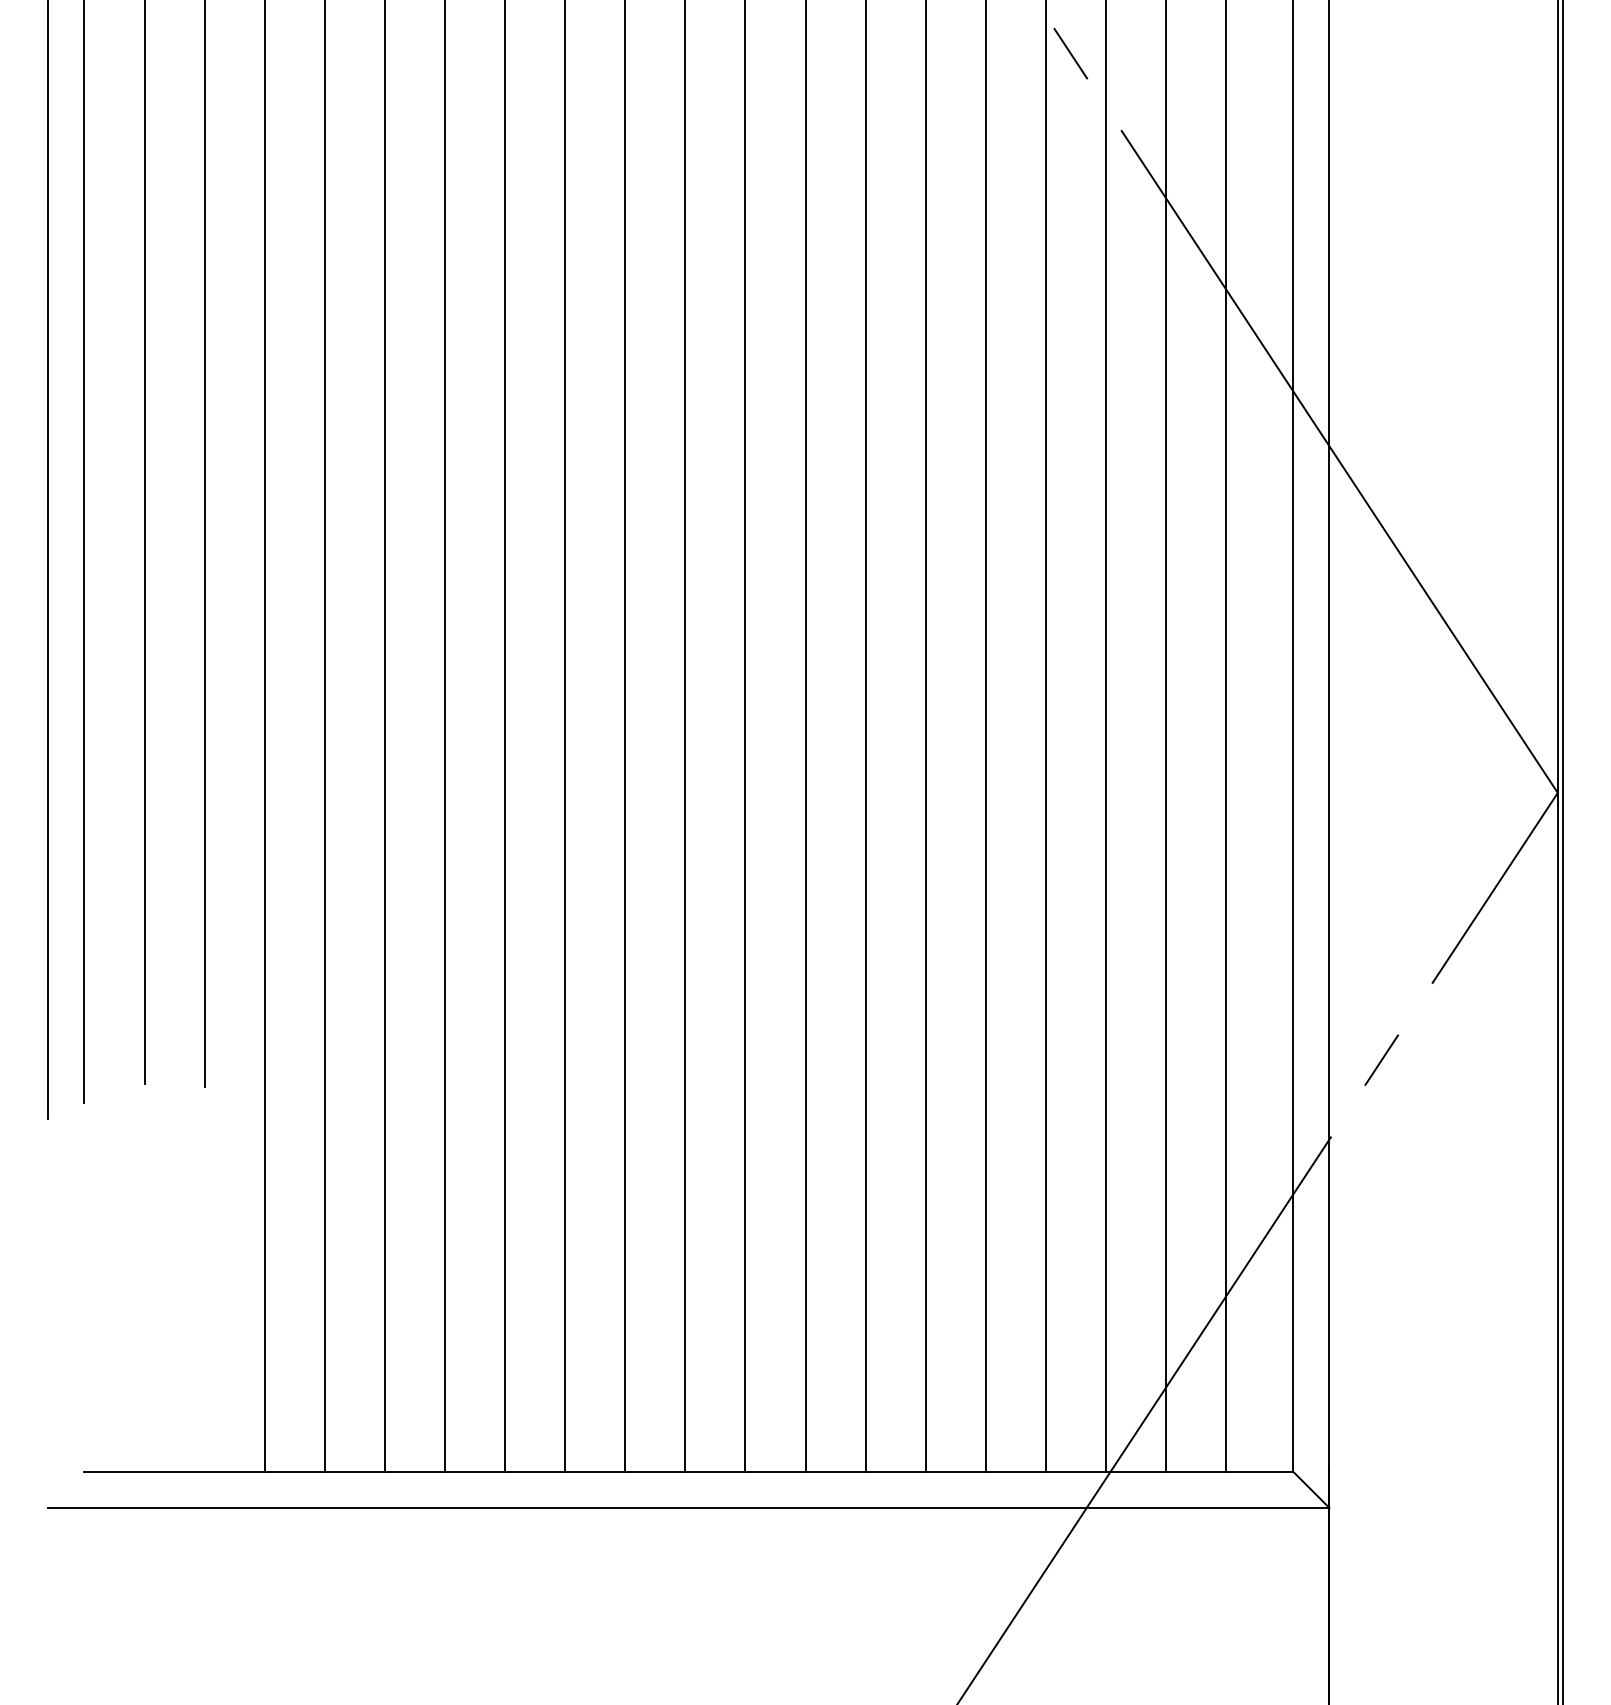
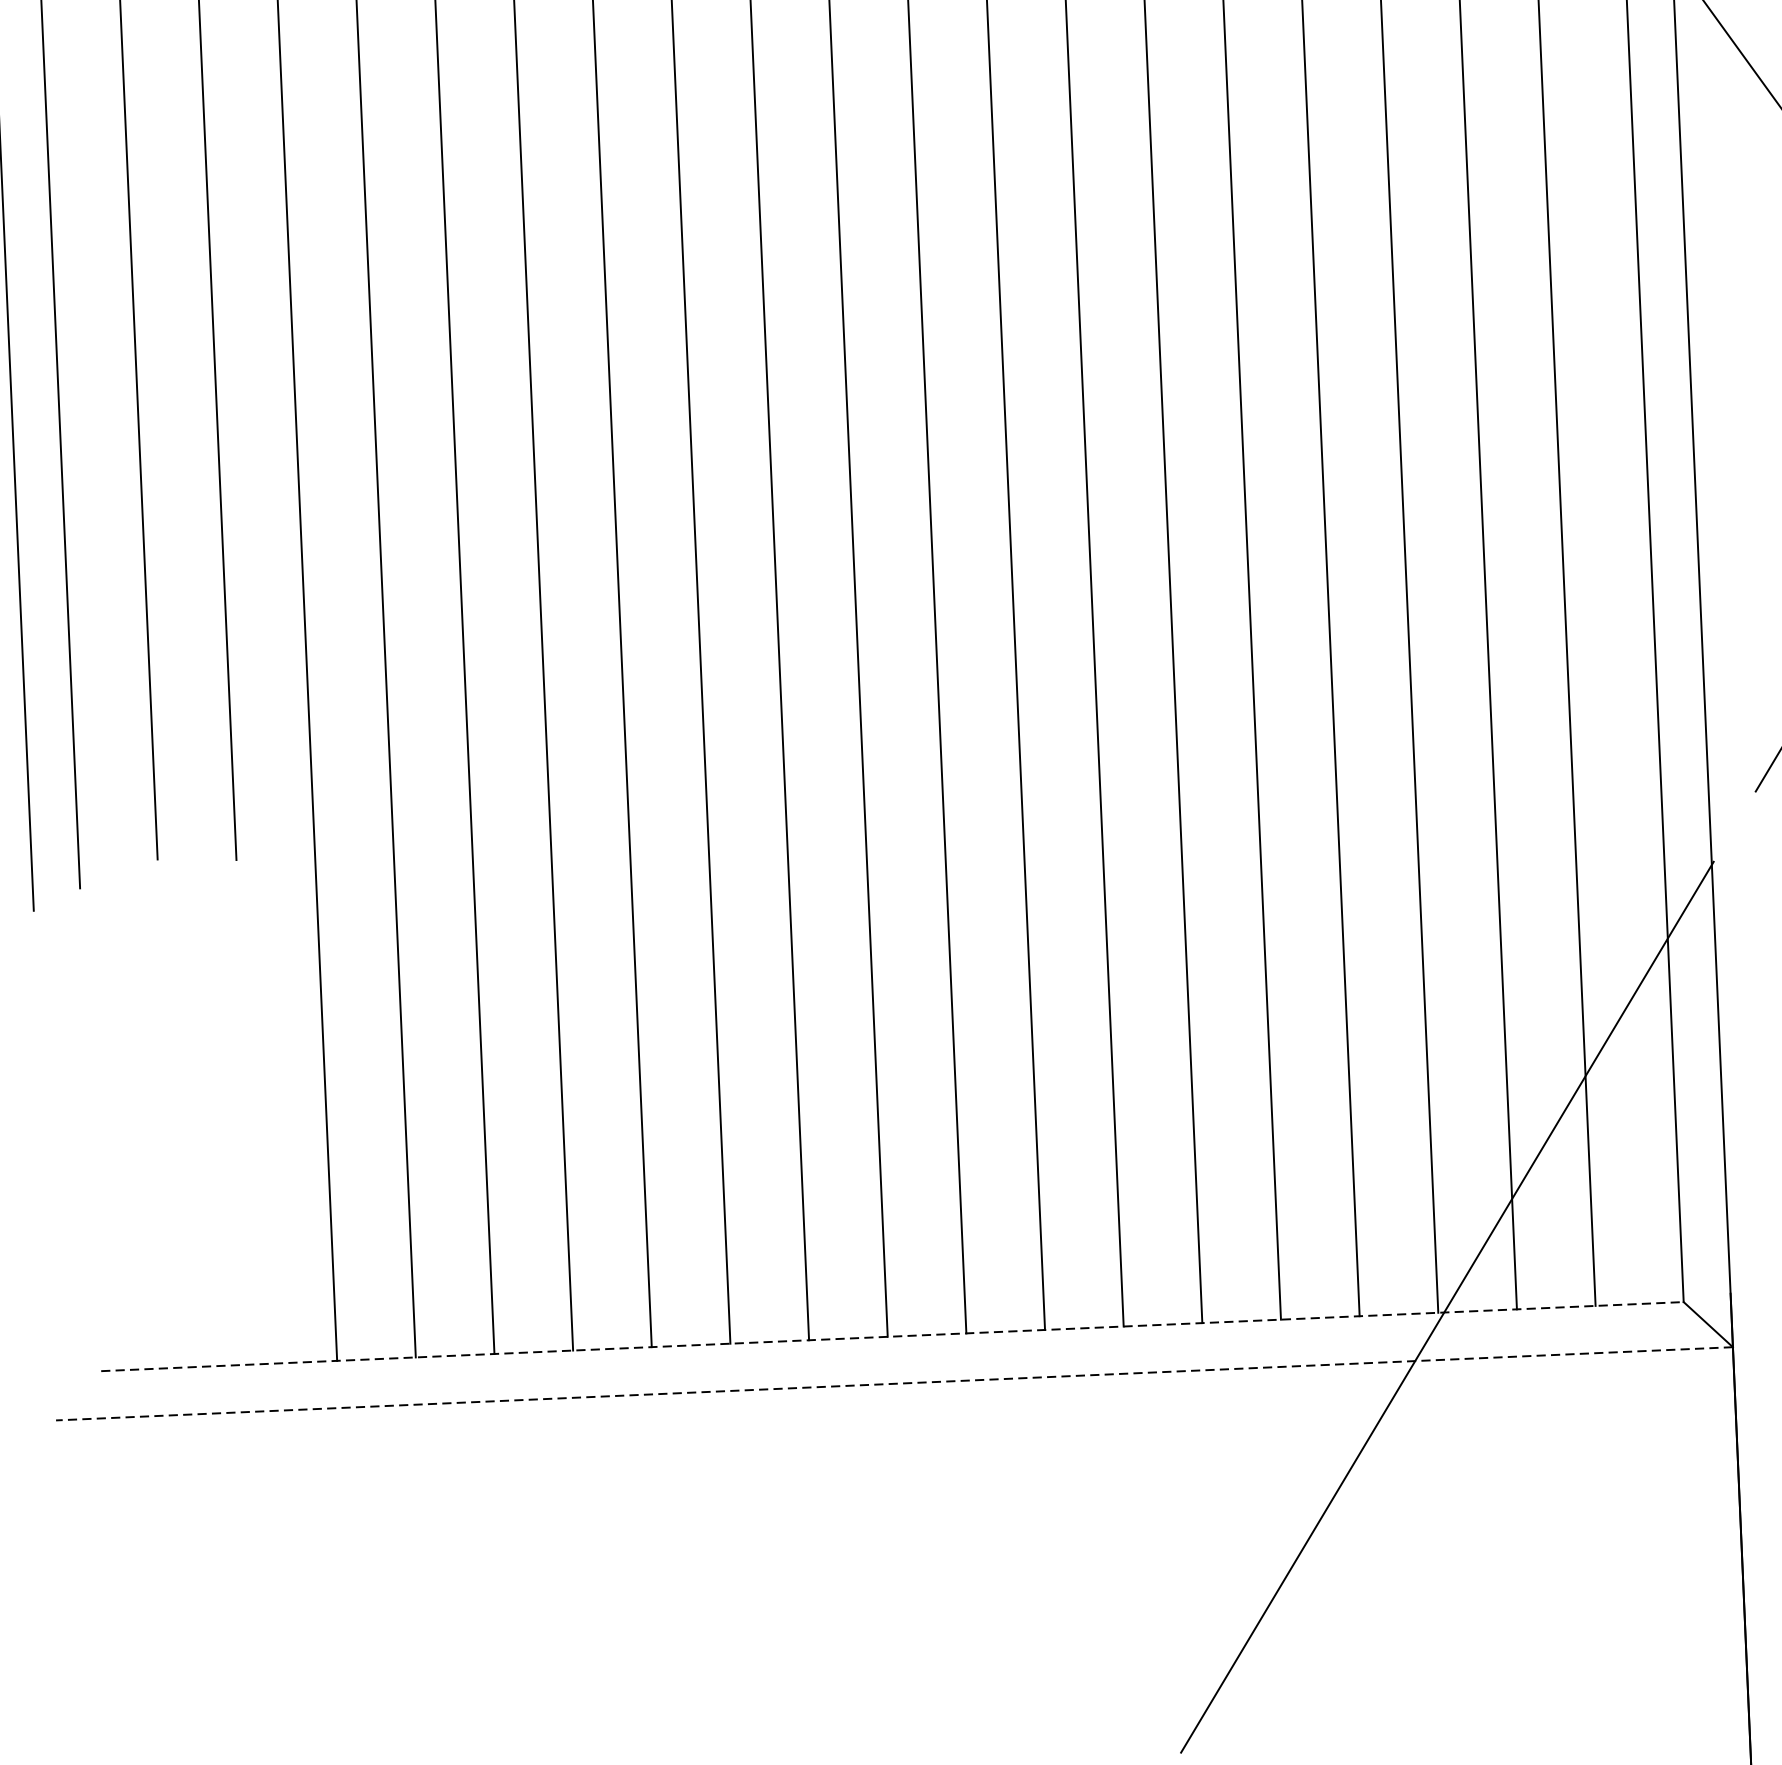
line: (689, 1471) -> (893, 1336), solid -> dashed
line: (688, 1507) -> (893, 1383), solid -> dashed

